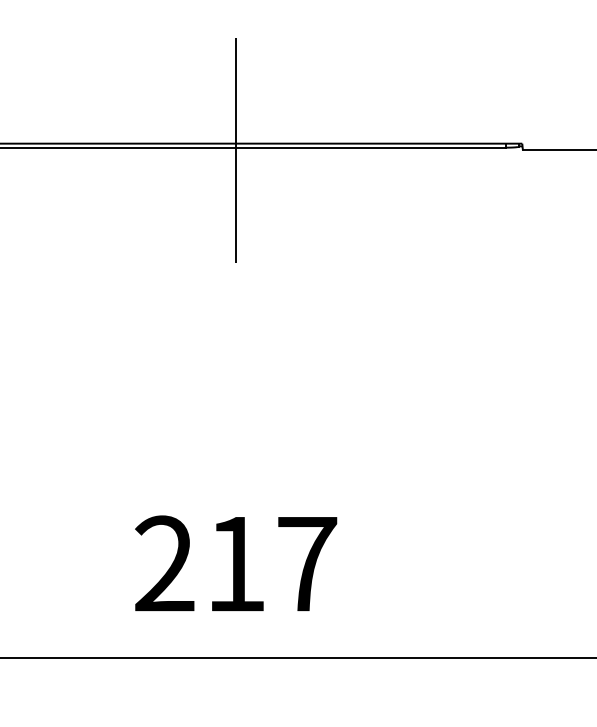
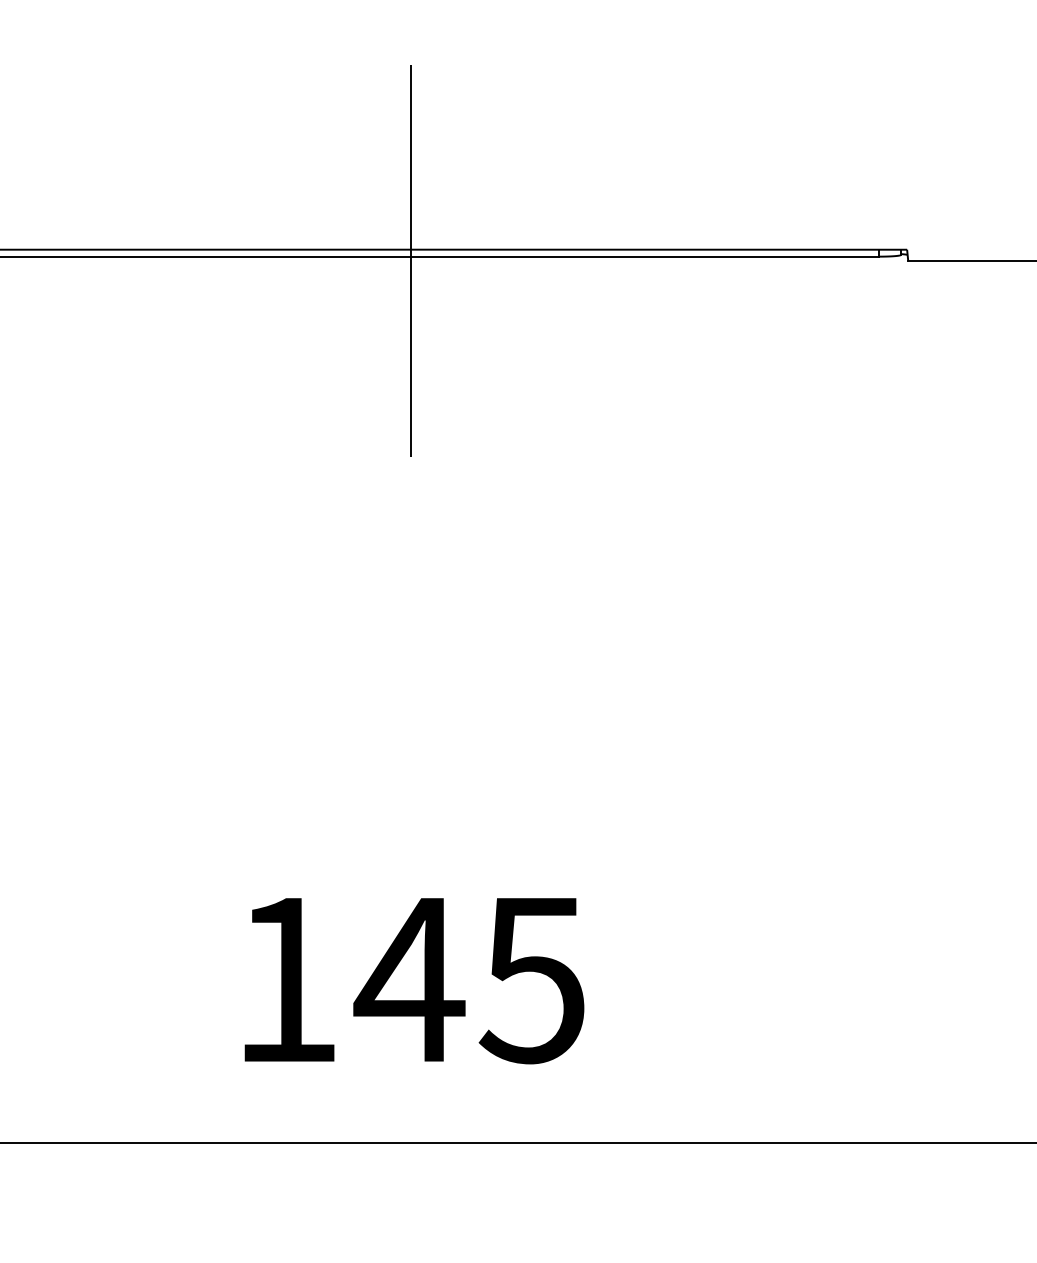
text: (236, 563) -> (410, 978), 217 -> 145

